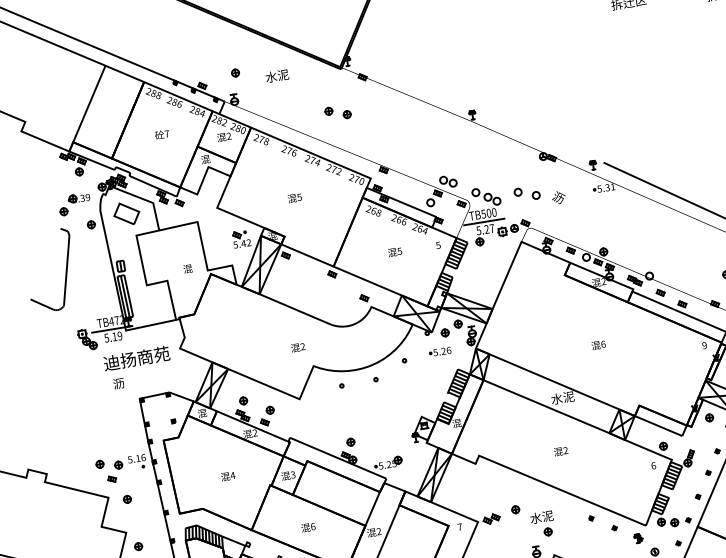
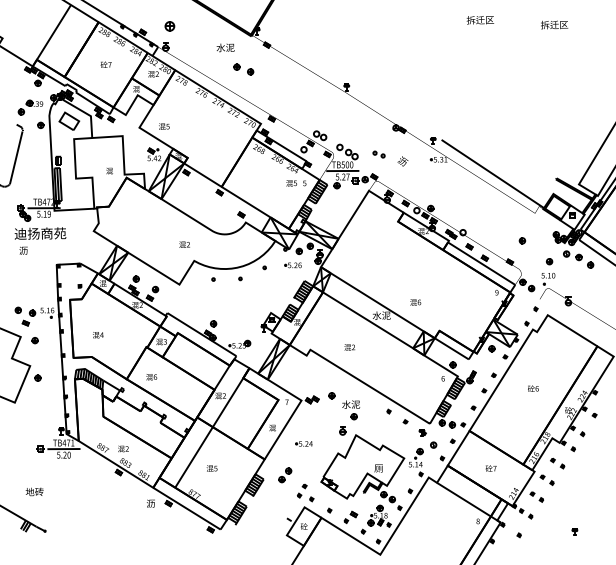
part: (234, 73) -> (169, 26), size x1.6
text: (277, 75) -> (225, 47), moved
part: (526, 193) -> (378, 154), size x0.6
text: (295, 197) -> (164, 126), moved
text: (394, 252) -> (291, 183), moved
text: (598, 345) -> (415, 302), moved
text: (138, 367) -> (40, 240), moved
text: (560, 451) -> (349, 347), moved
text: (228, 476) -> (98, 335), moved
text: (308, 527) -> (151, 377), moved

